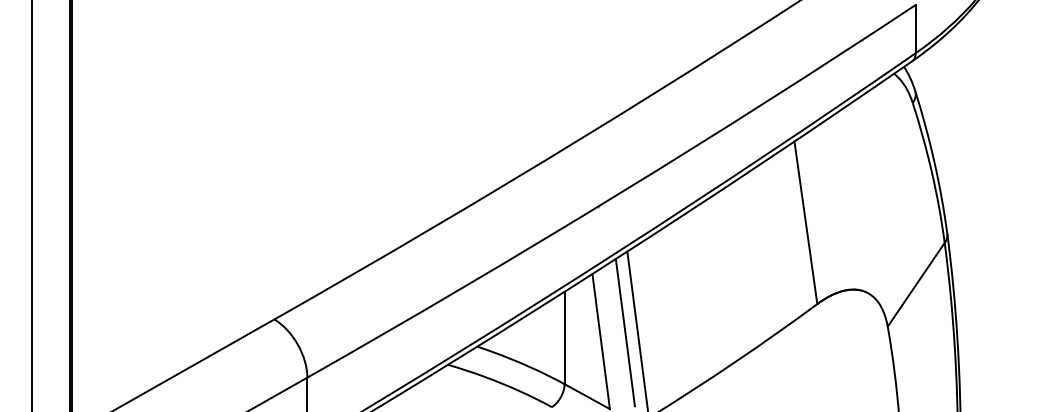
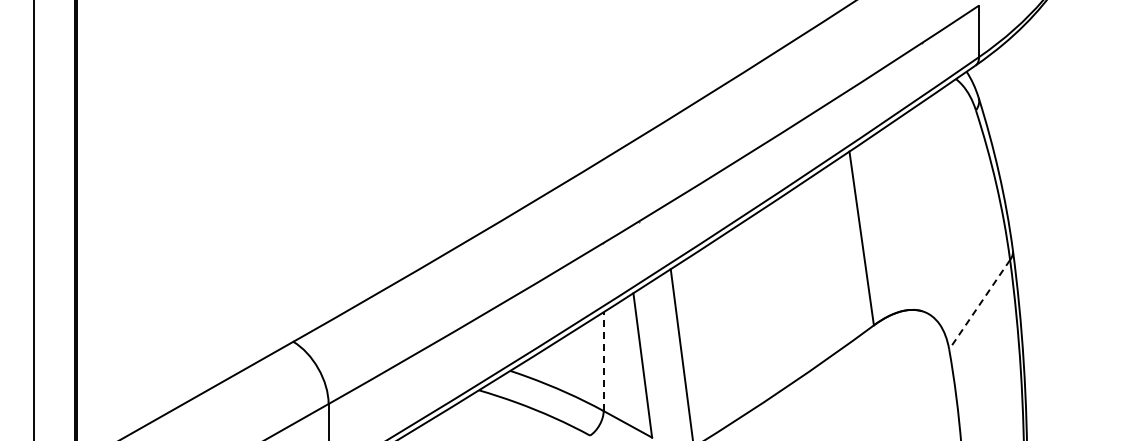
line: (916, 285) -> (979, 305), solid -> dashed
line: (625, 332) -> (668, 355), removed
line: (564, 337) -> (603, 361), solid -> dashed

